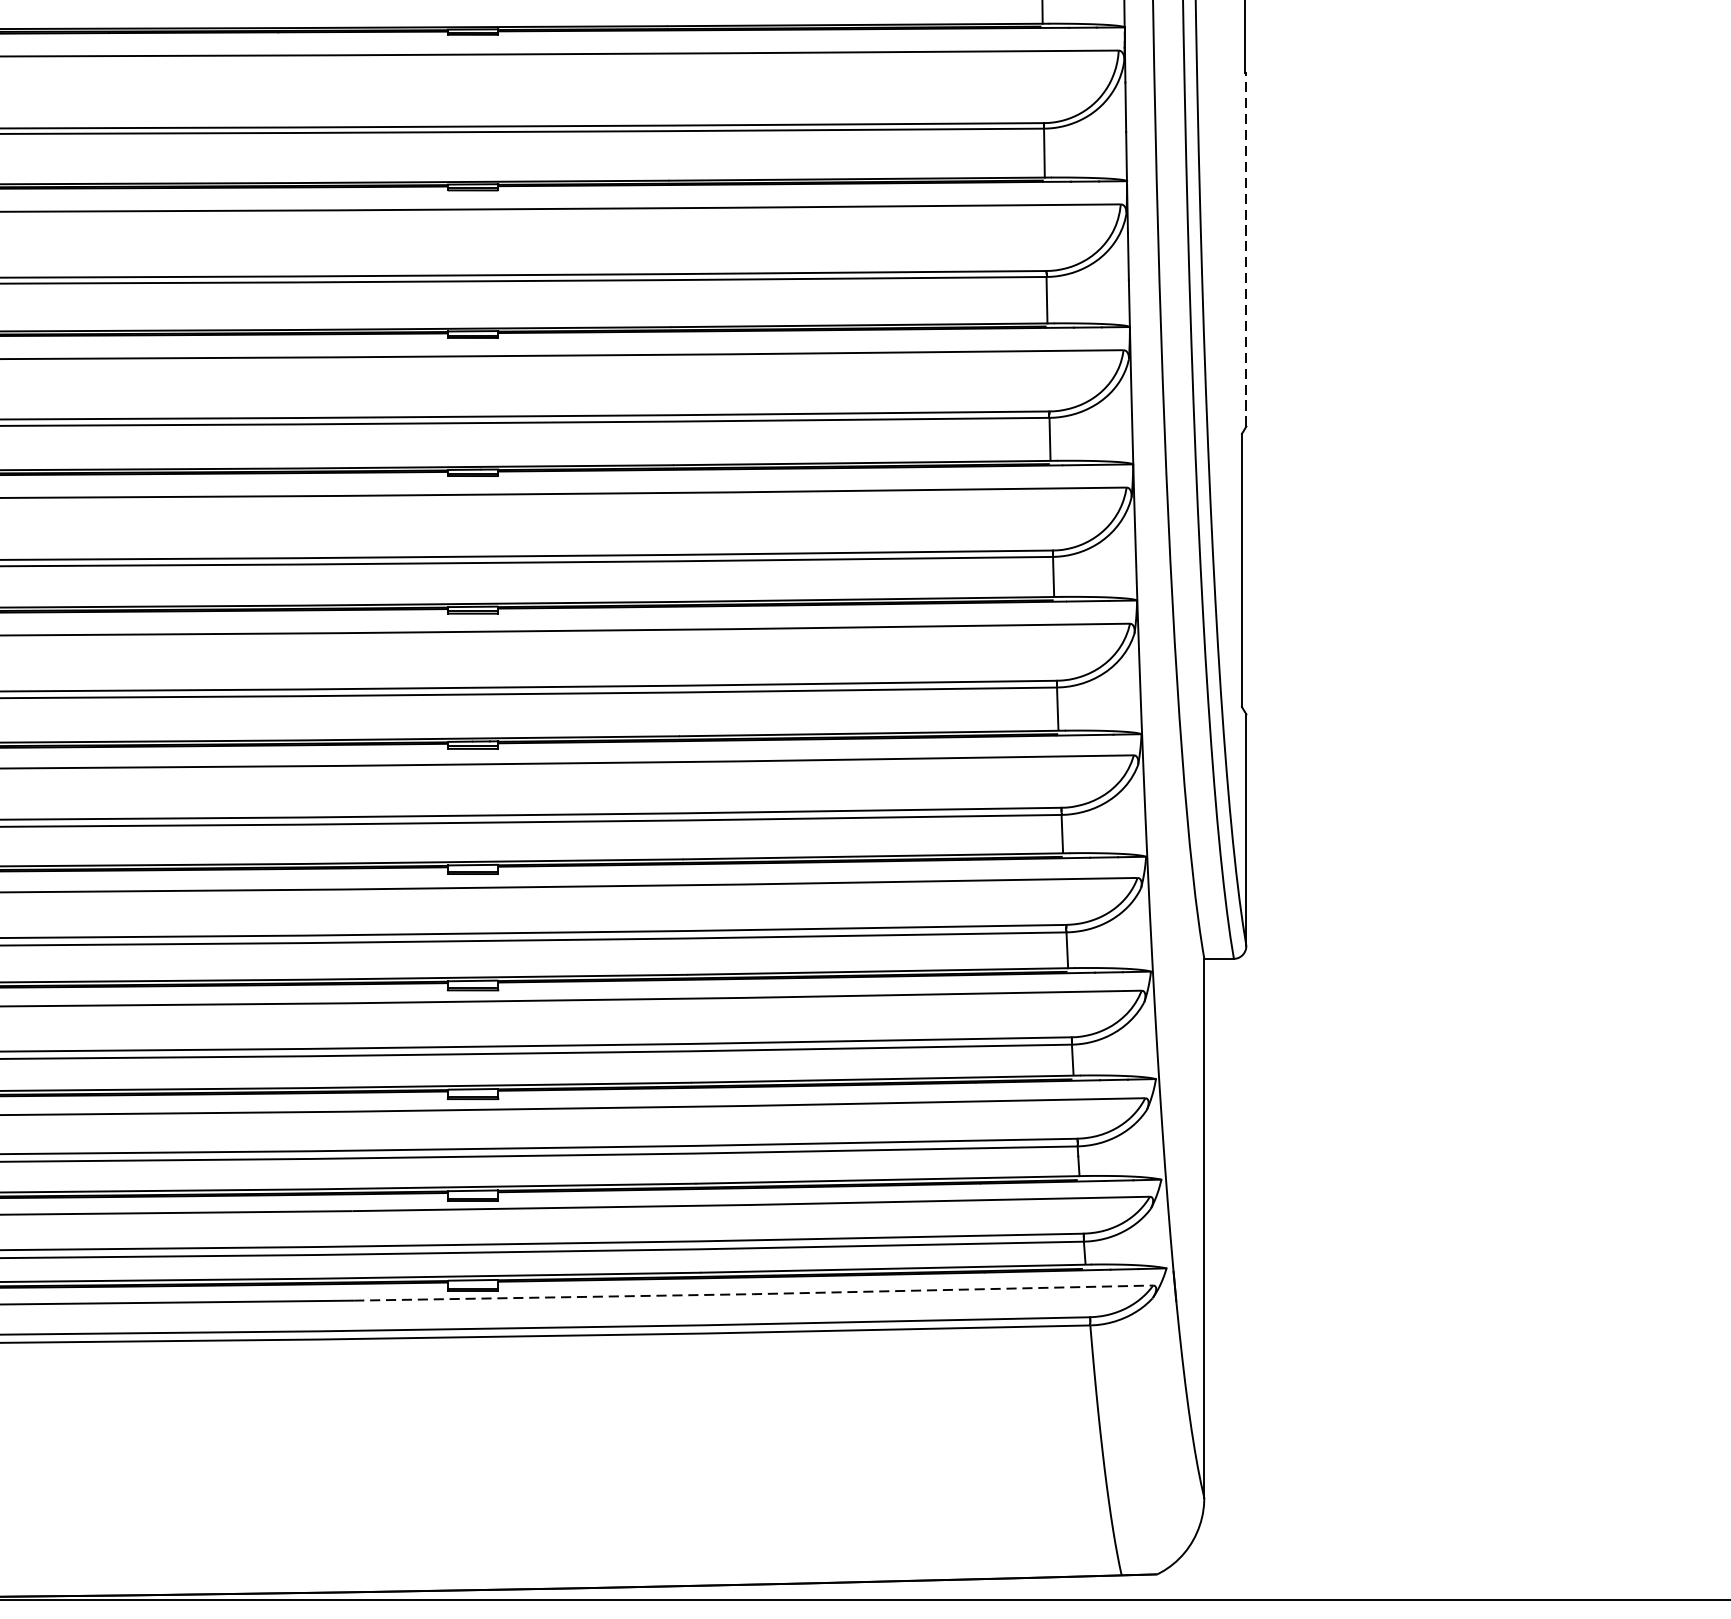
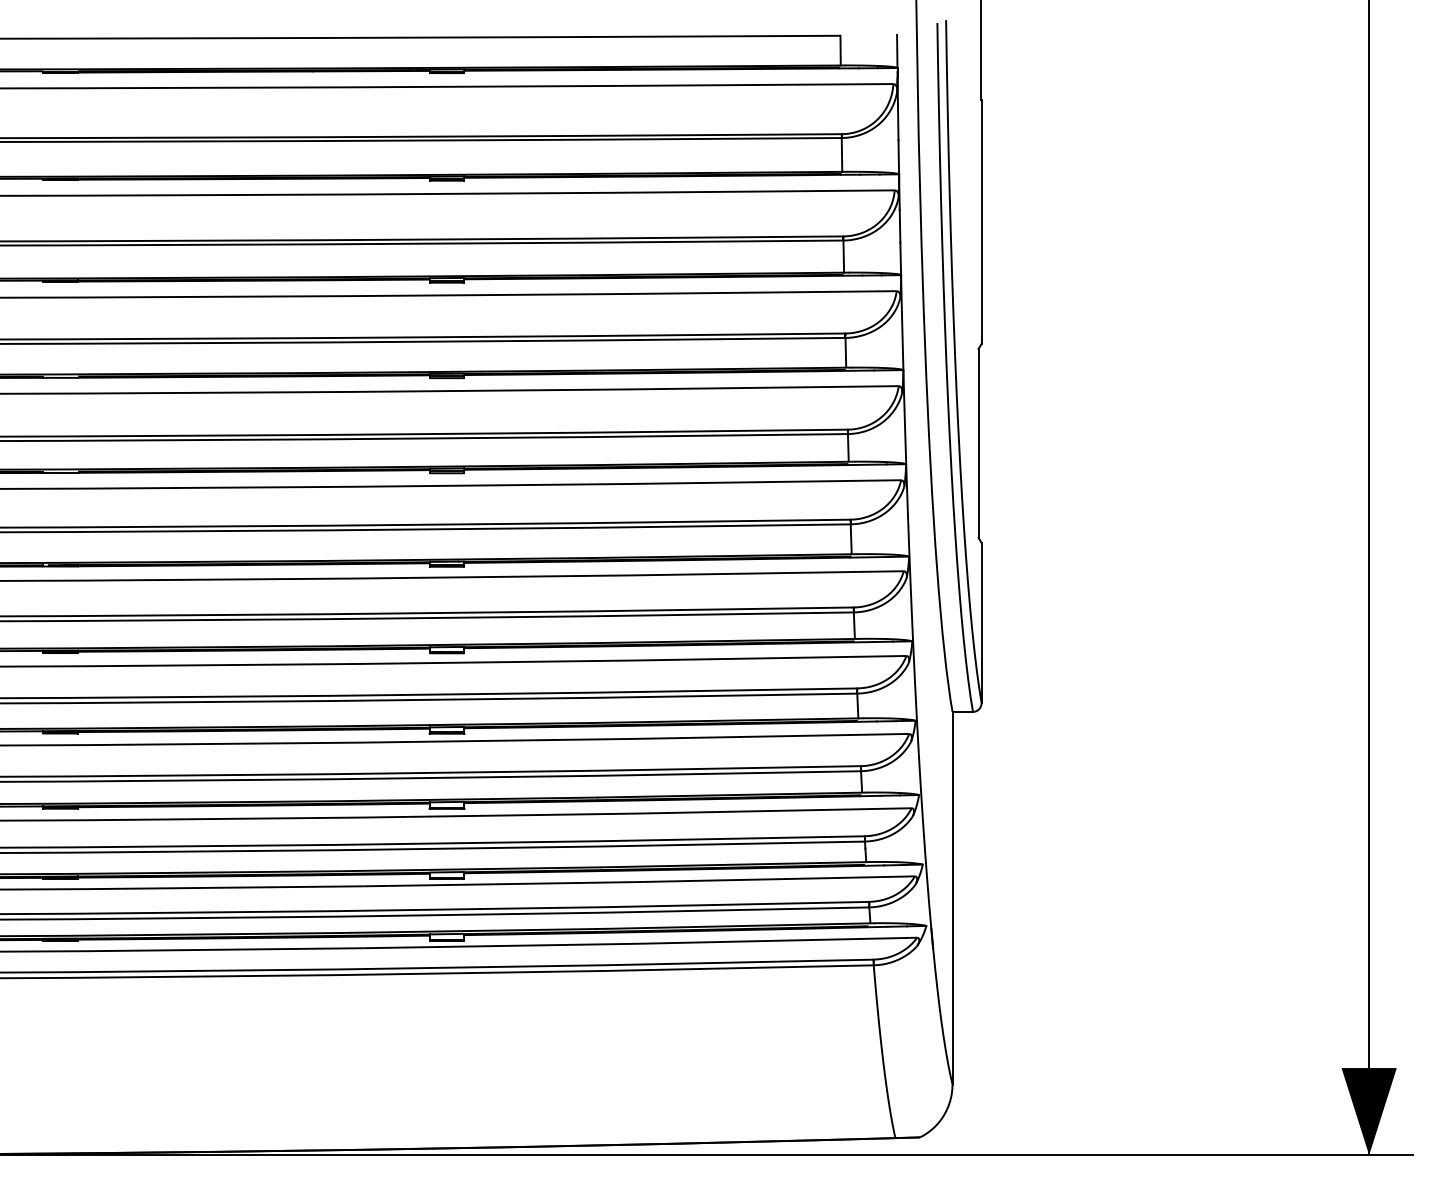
line: (1246, 249) -> (981, 221), dashed -> solid
line: (754, 1293) -> (641, 943), dashed -> solid

